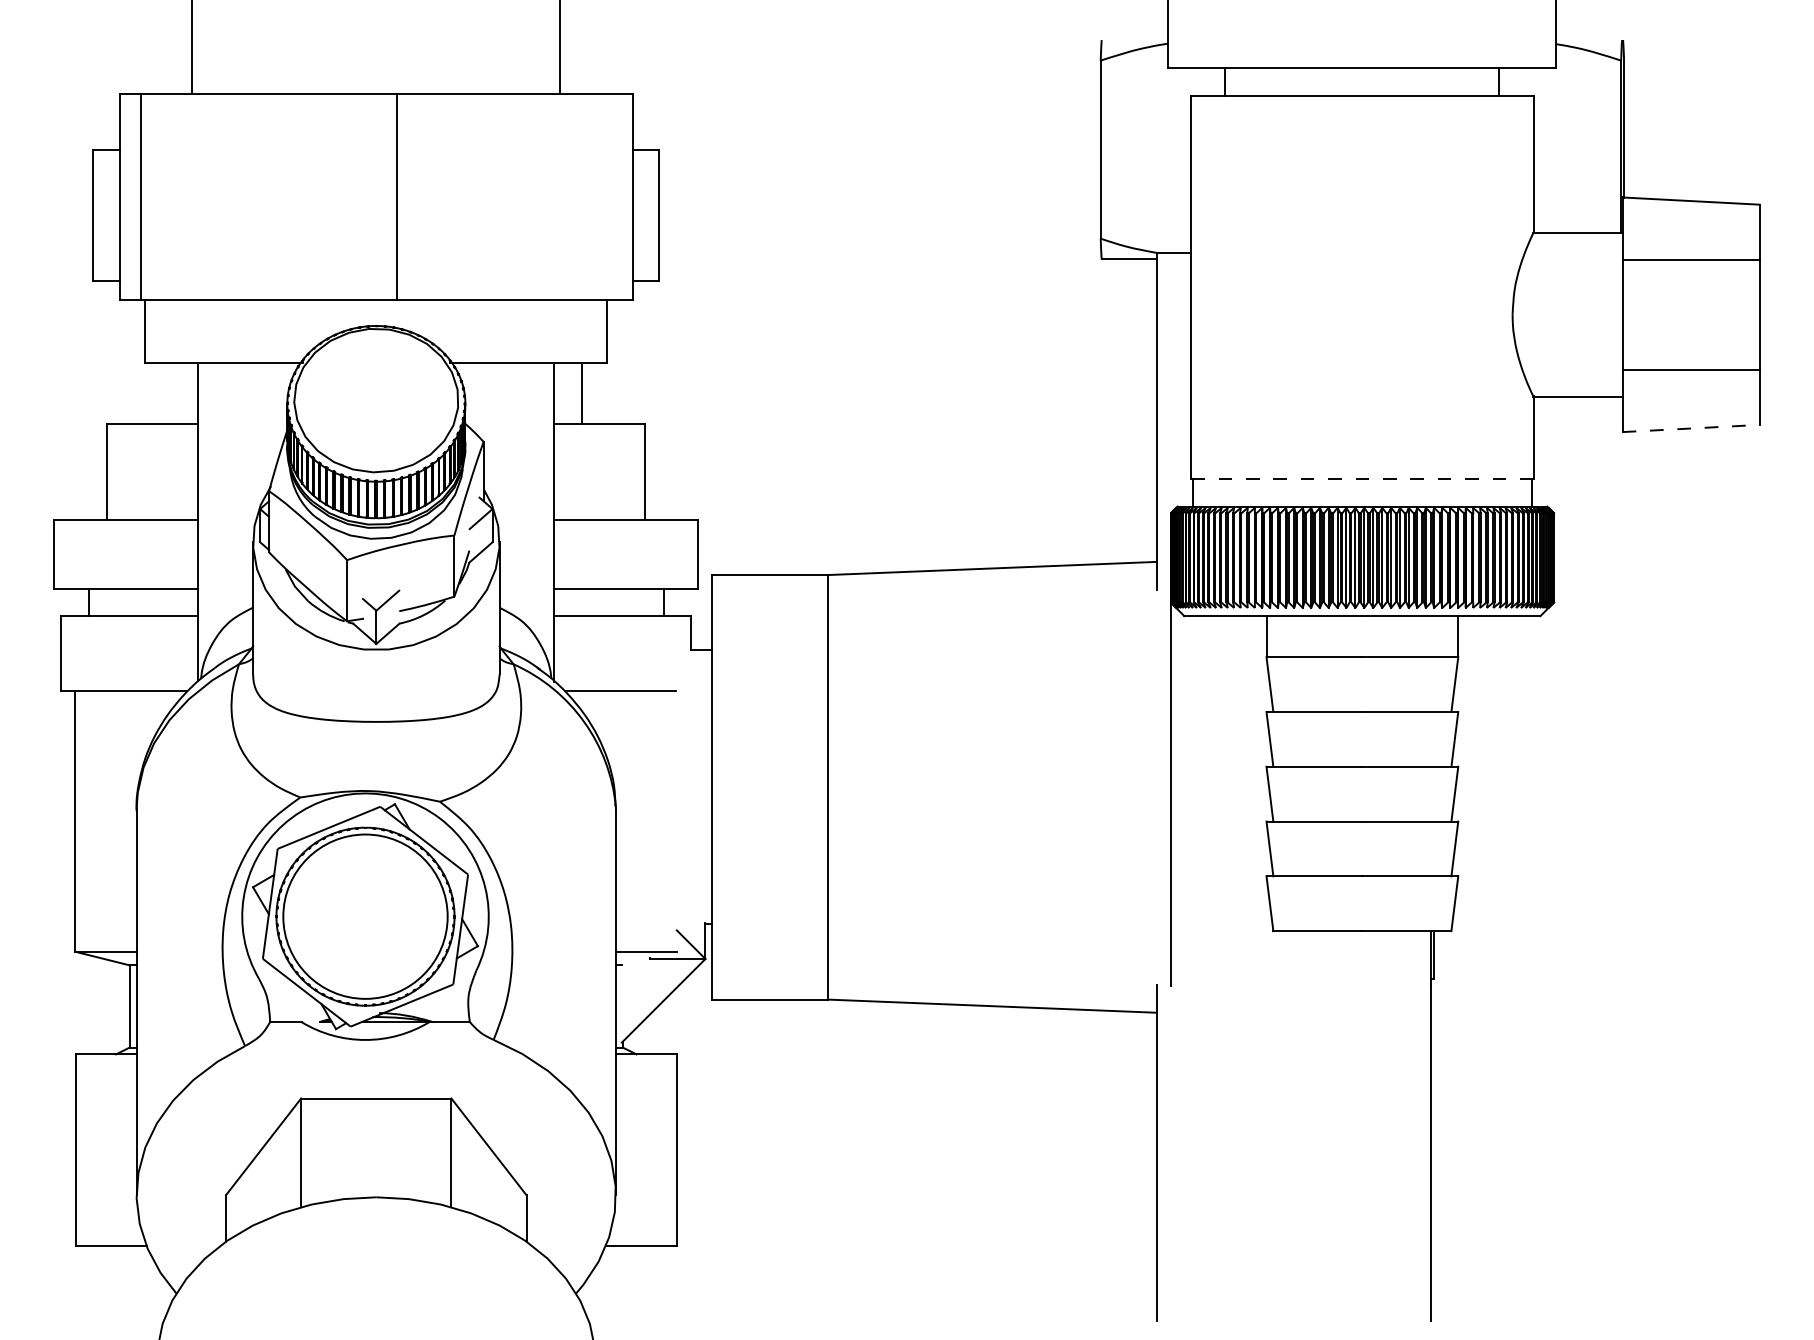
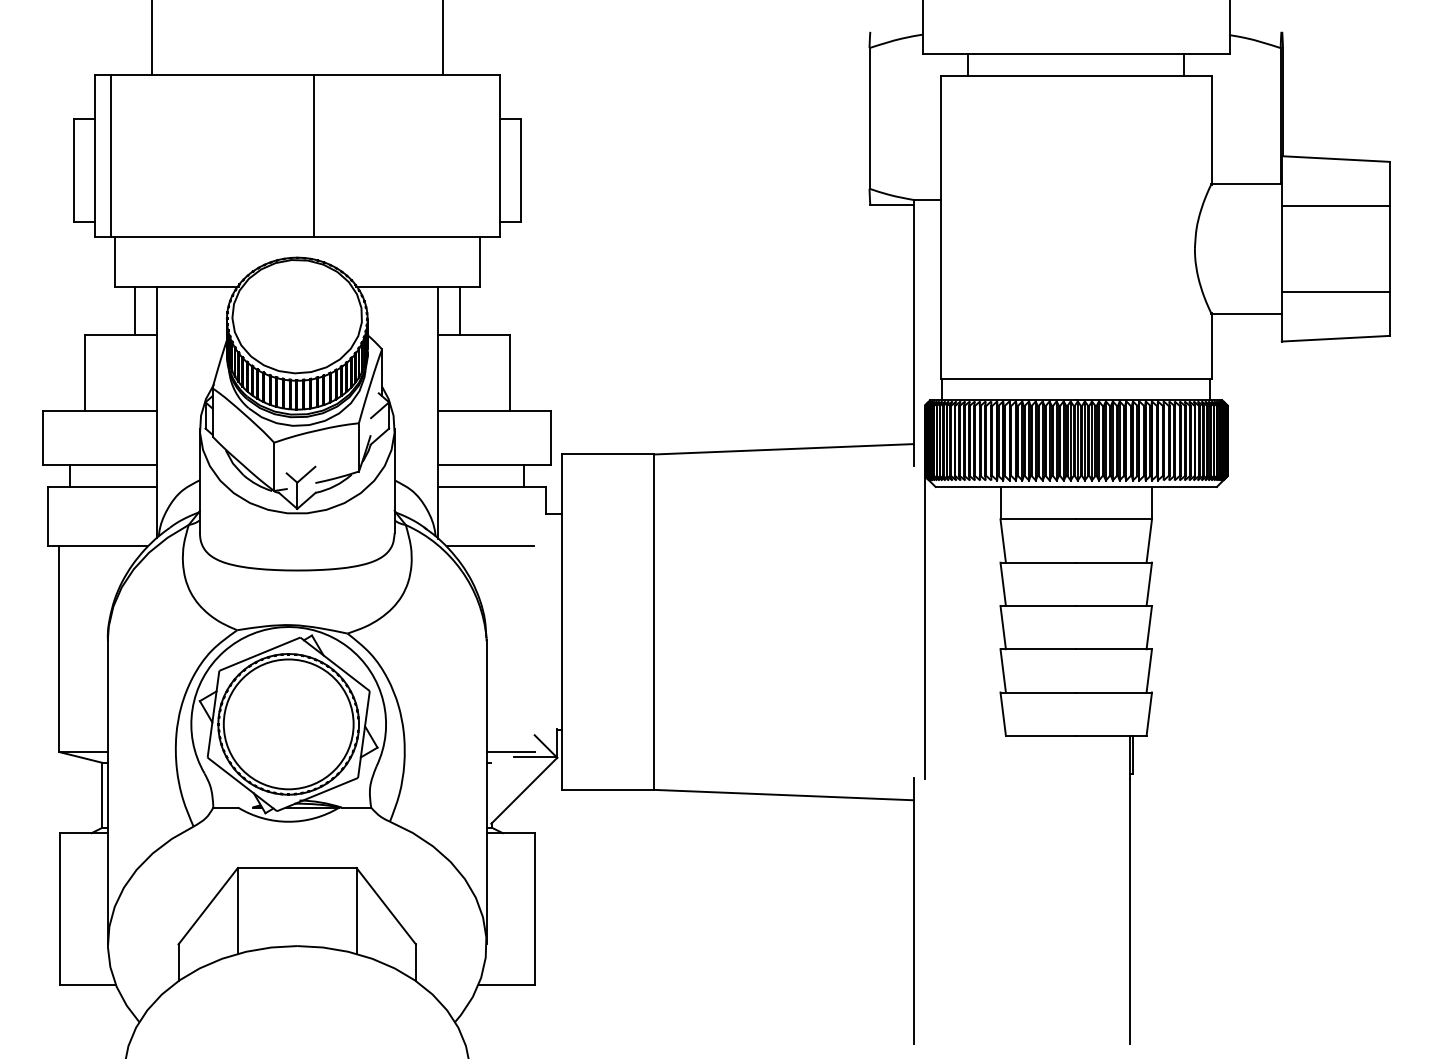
line: (170, 393) -> (134, 311), added
line: (1691, 428) -> (1336, 338), dashed -> solid
line: (1361, 479) -> (1075, 379), dashed -> solid

